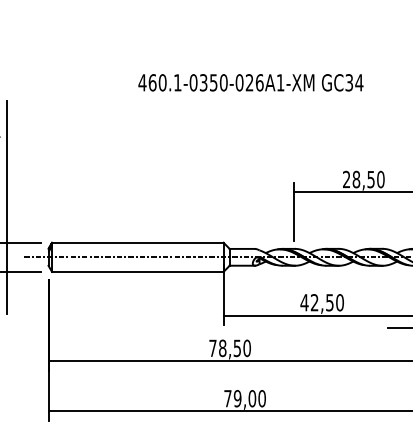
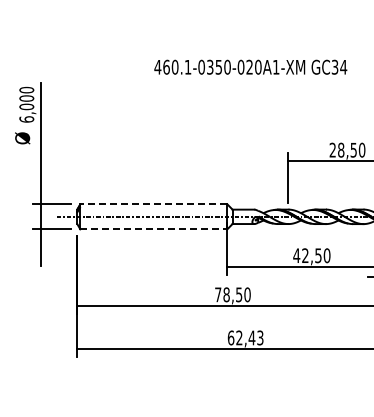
text: (259, 81) -> (258, 66), 460.1-0350-026A1-XM -> 460.1-0350-020A1-XM
line: (137, 242) -> (153, 204), solid -> dashed
line: (137, 272) -> (153, 229), solid -> dashed
text: (244, 398) -> (245, 337), 79,00 -> 62,43

